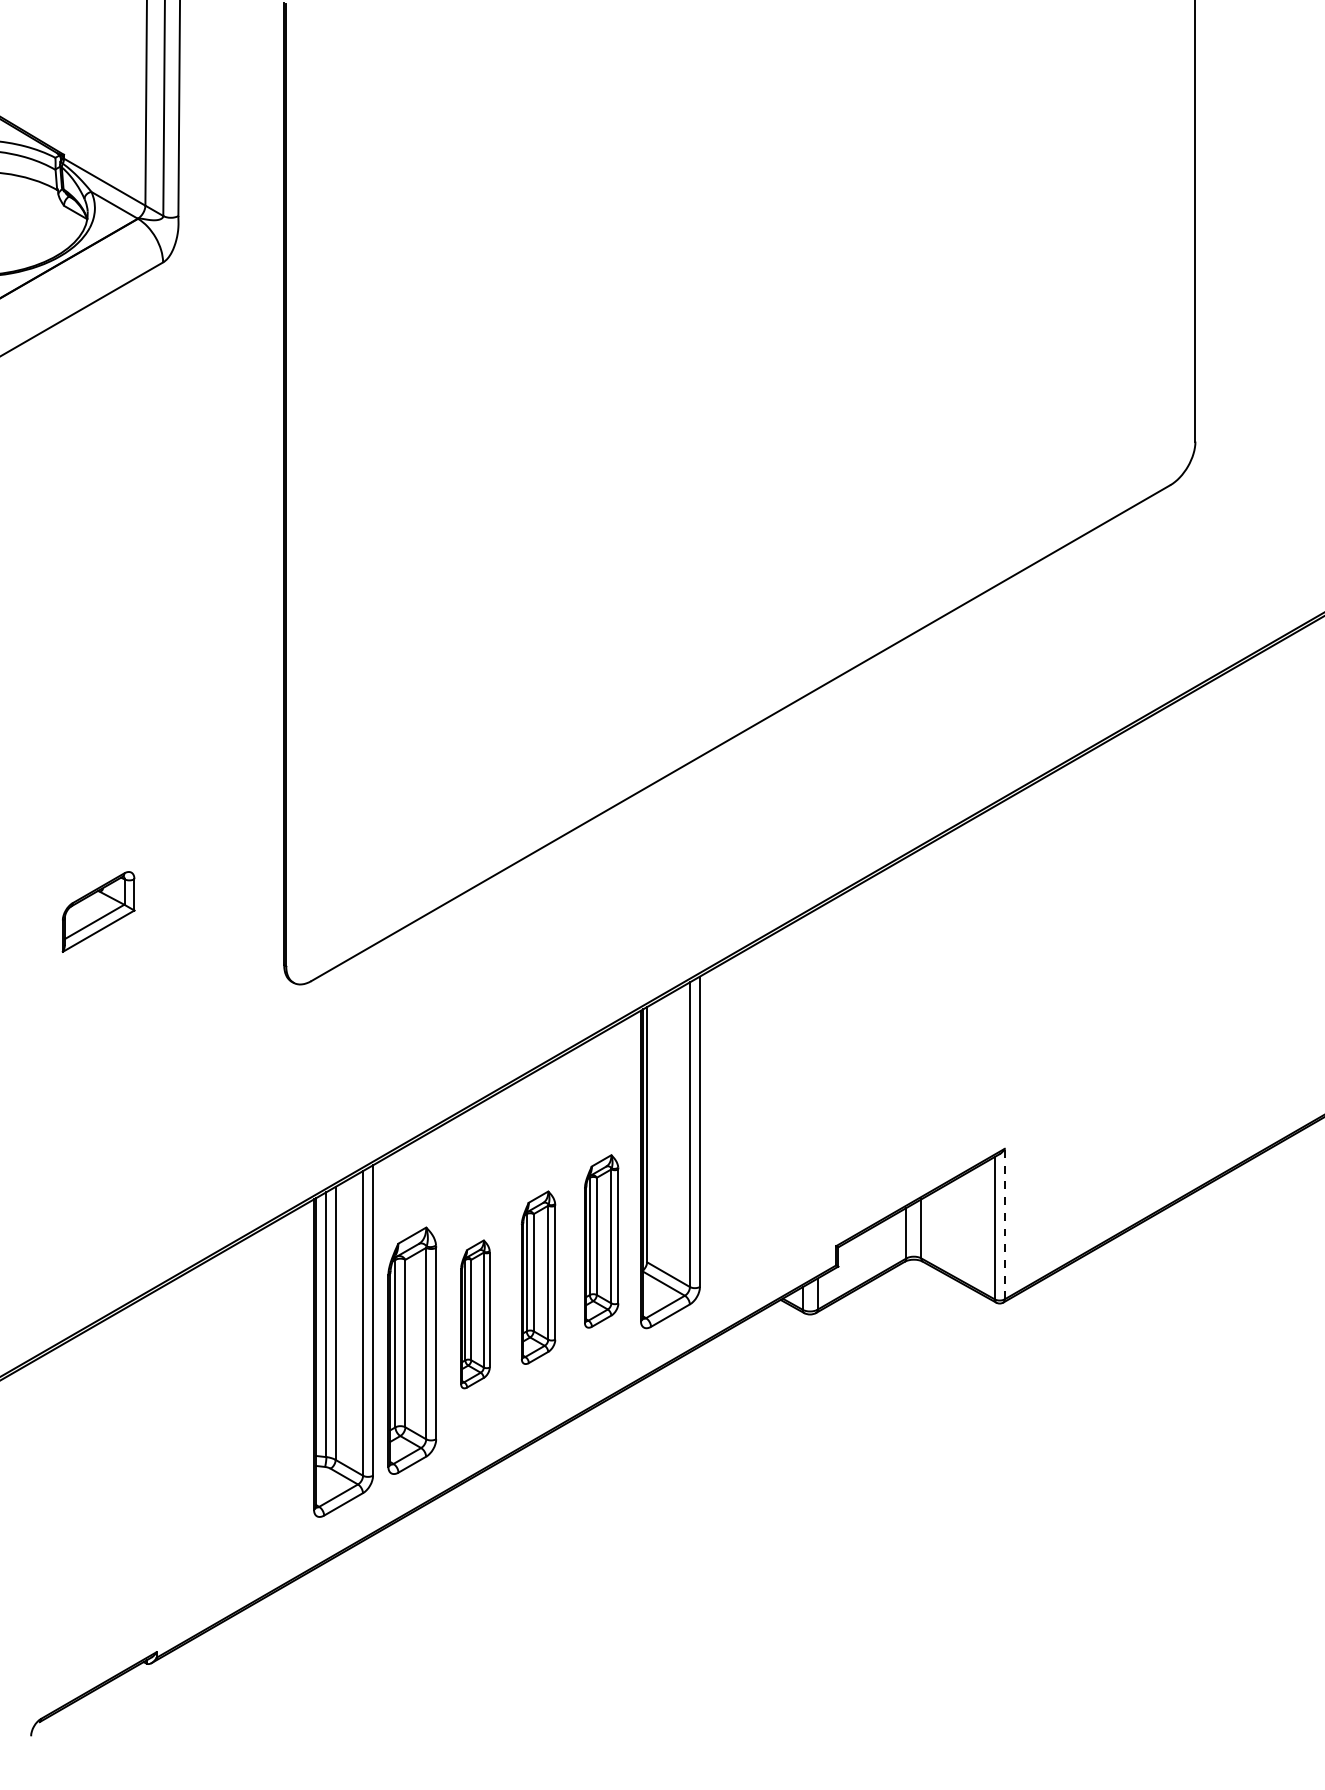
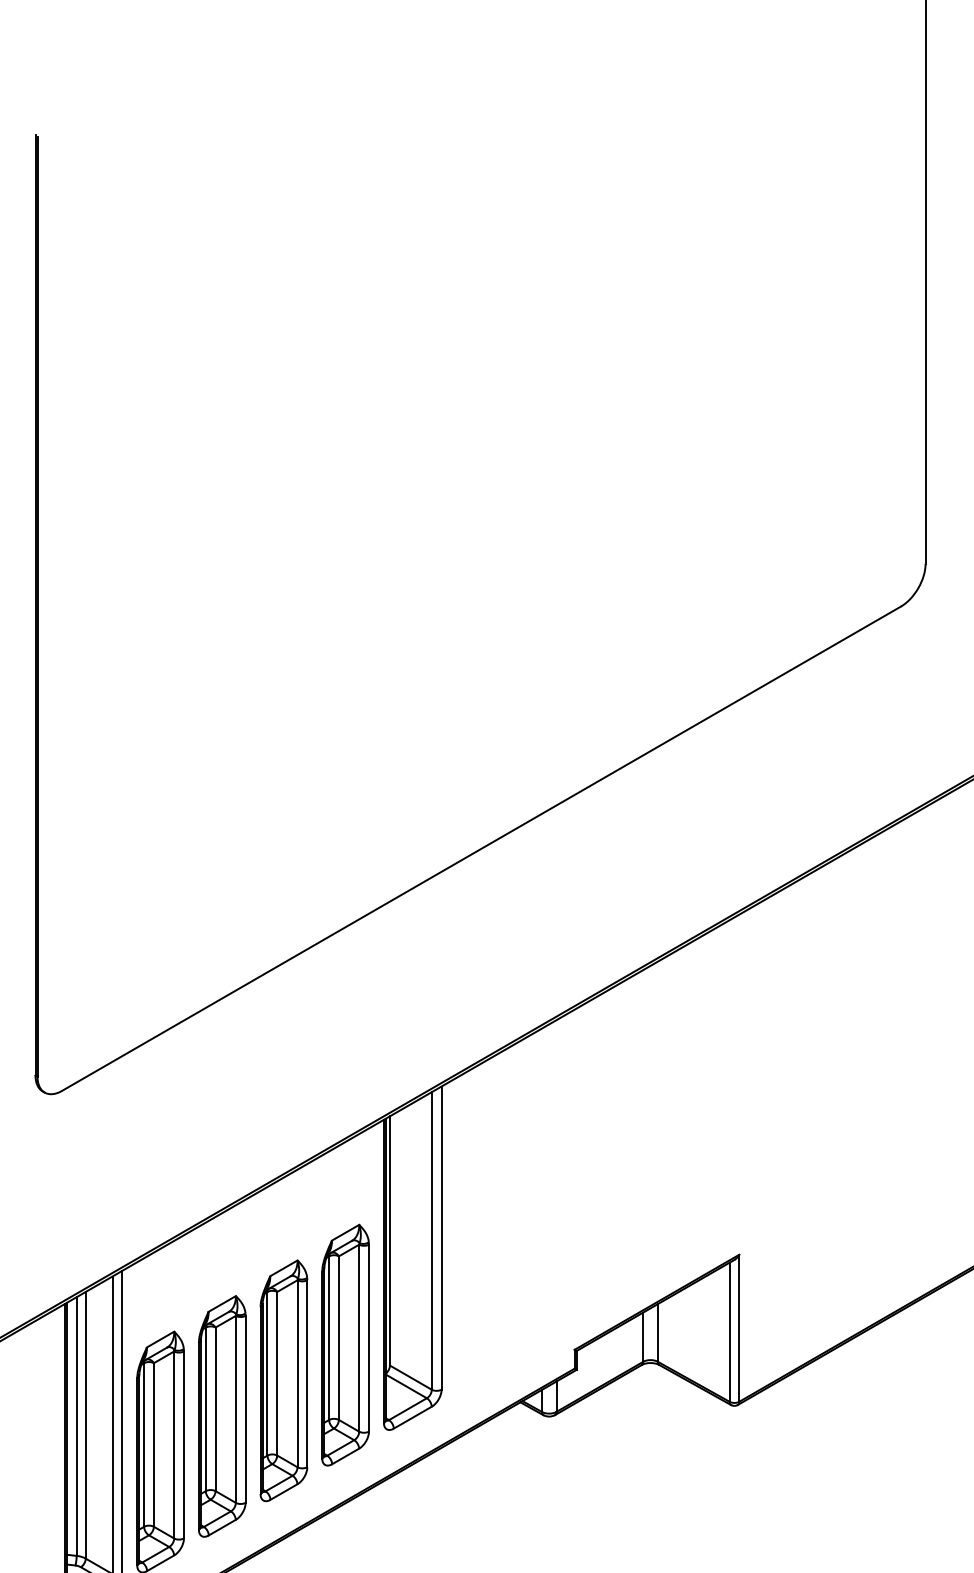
line: (1004, 1223) -> (739, 1327), dashed -> solid
part: (601, 1241) -> (345, 1345), size x1.43
part: (538, 1277) -> (283, 1380), size x1.43
part: (475, 1314) -> (222, 1416), size x1.67

